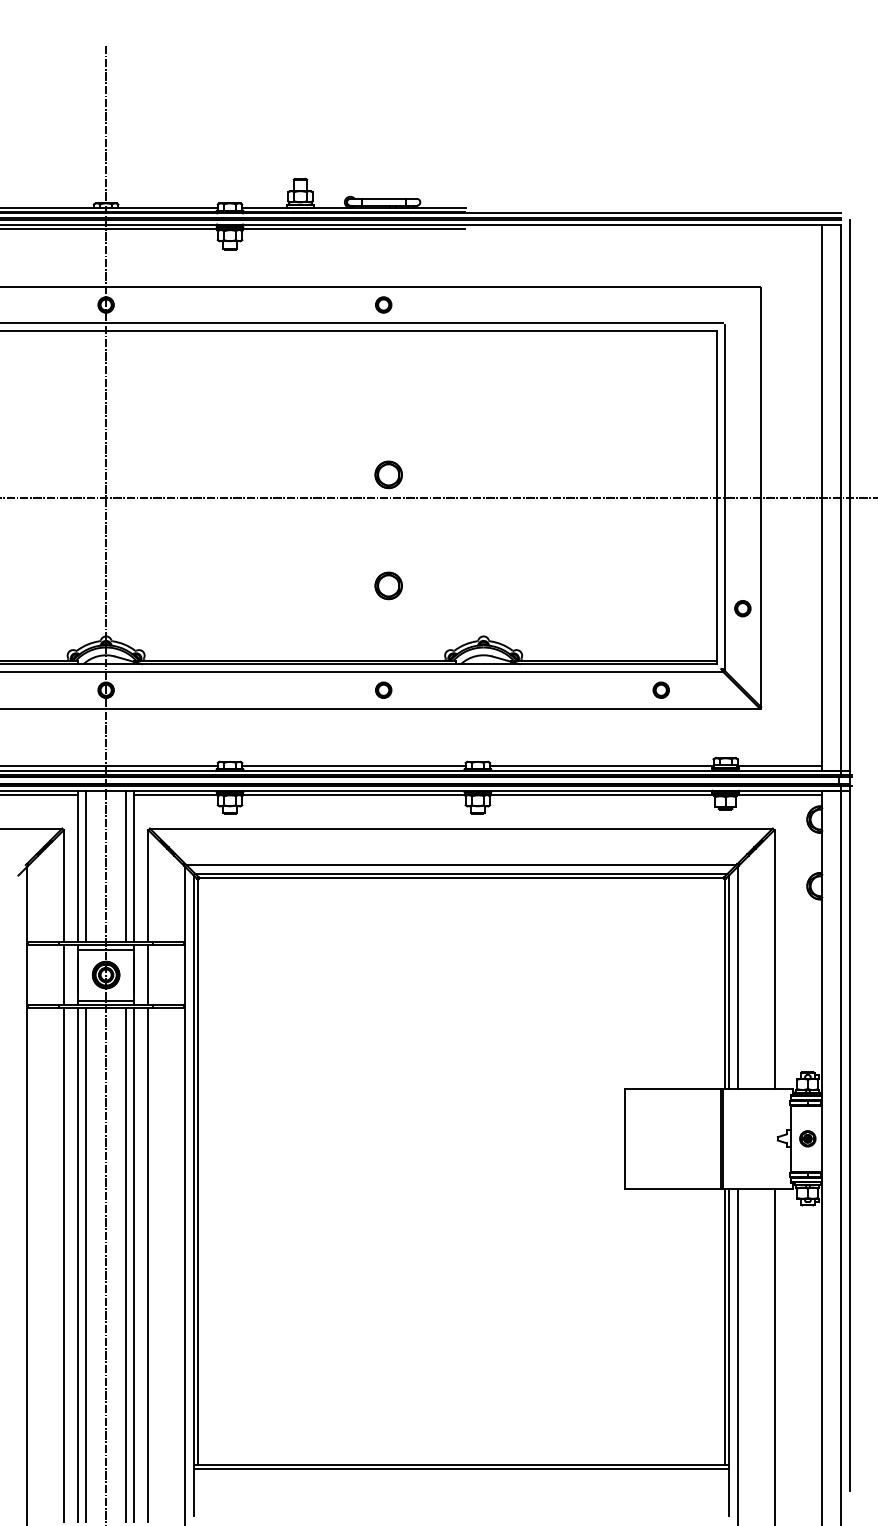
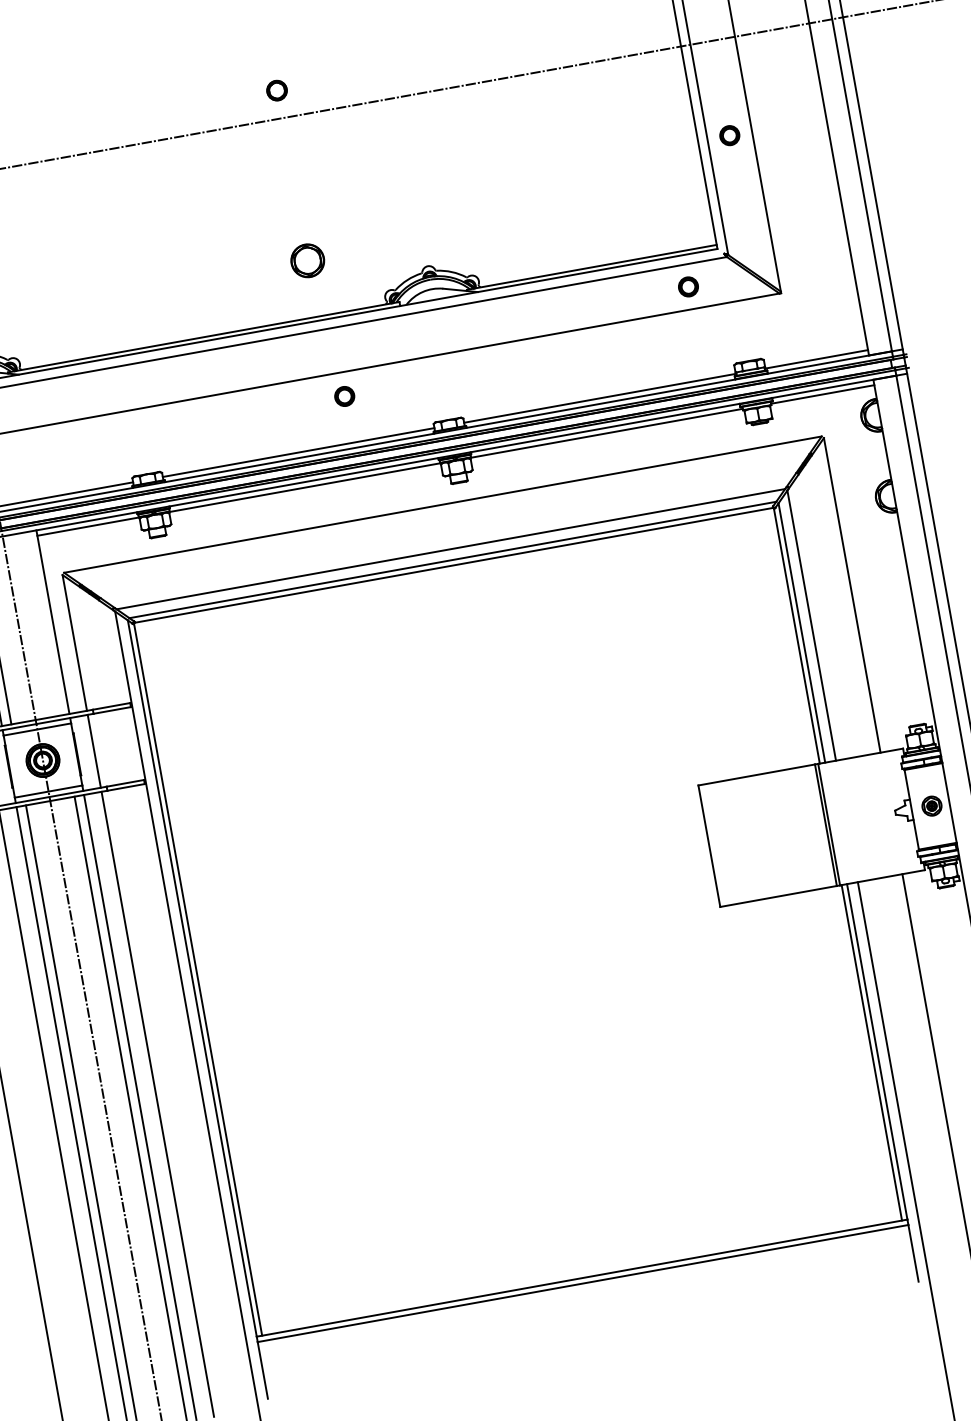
part: (388, 474) -> (276, 90), size x0.6
part: (388, 585) -> (307, 260), moved
part: (742, 608) -> (729, 135), moved
part: (383, 689) -> (344, 395), moved
part: (660, 689) -> (687, 286), moved
line: (126, 865) -> (43, 622), removed

